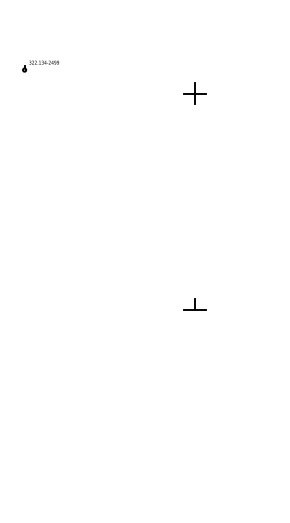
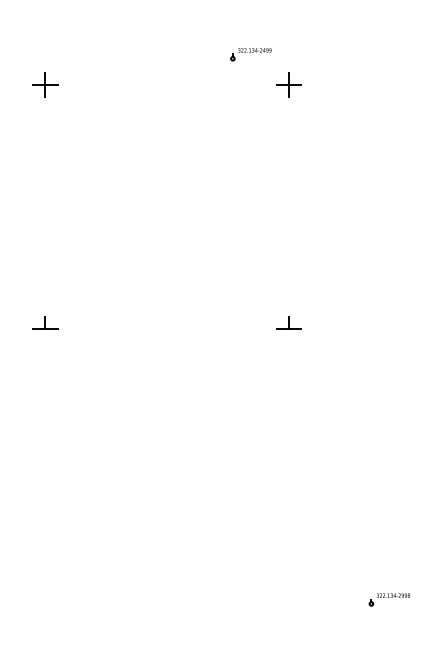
part: (40, 66) -> (250, 54), moved

